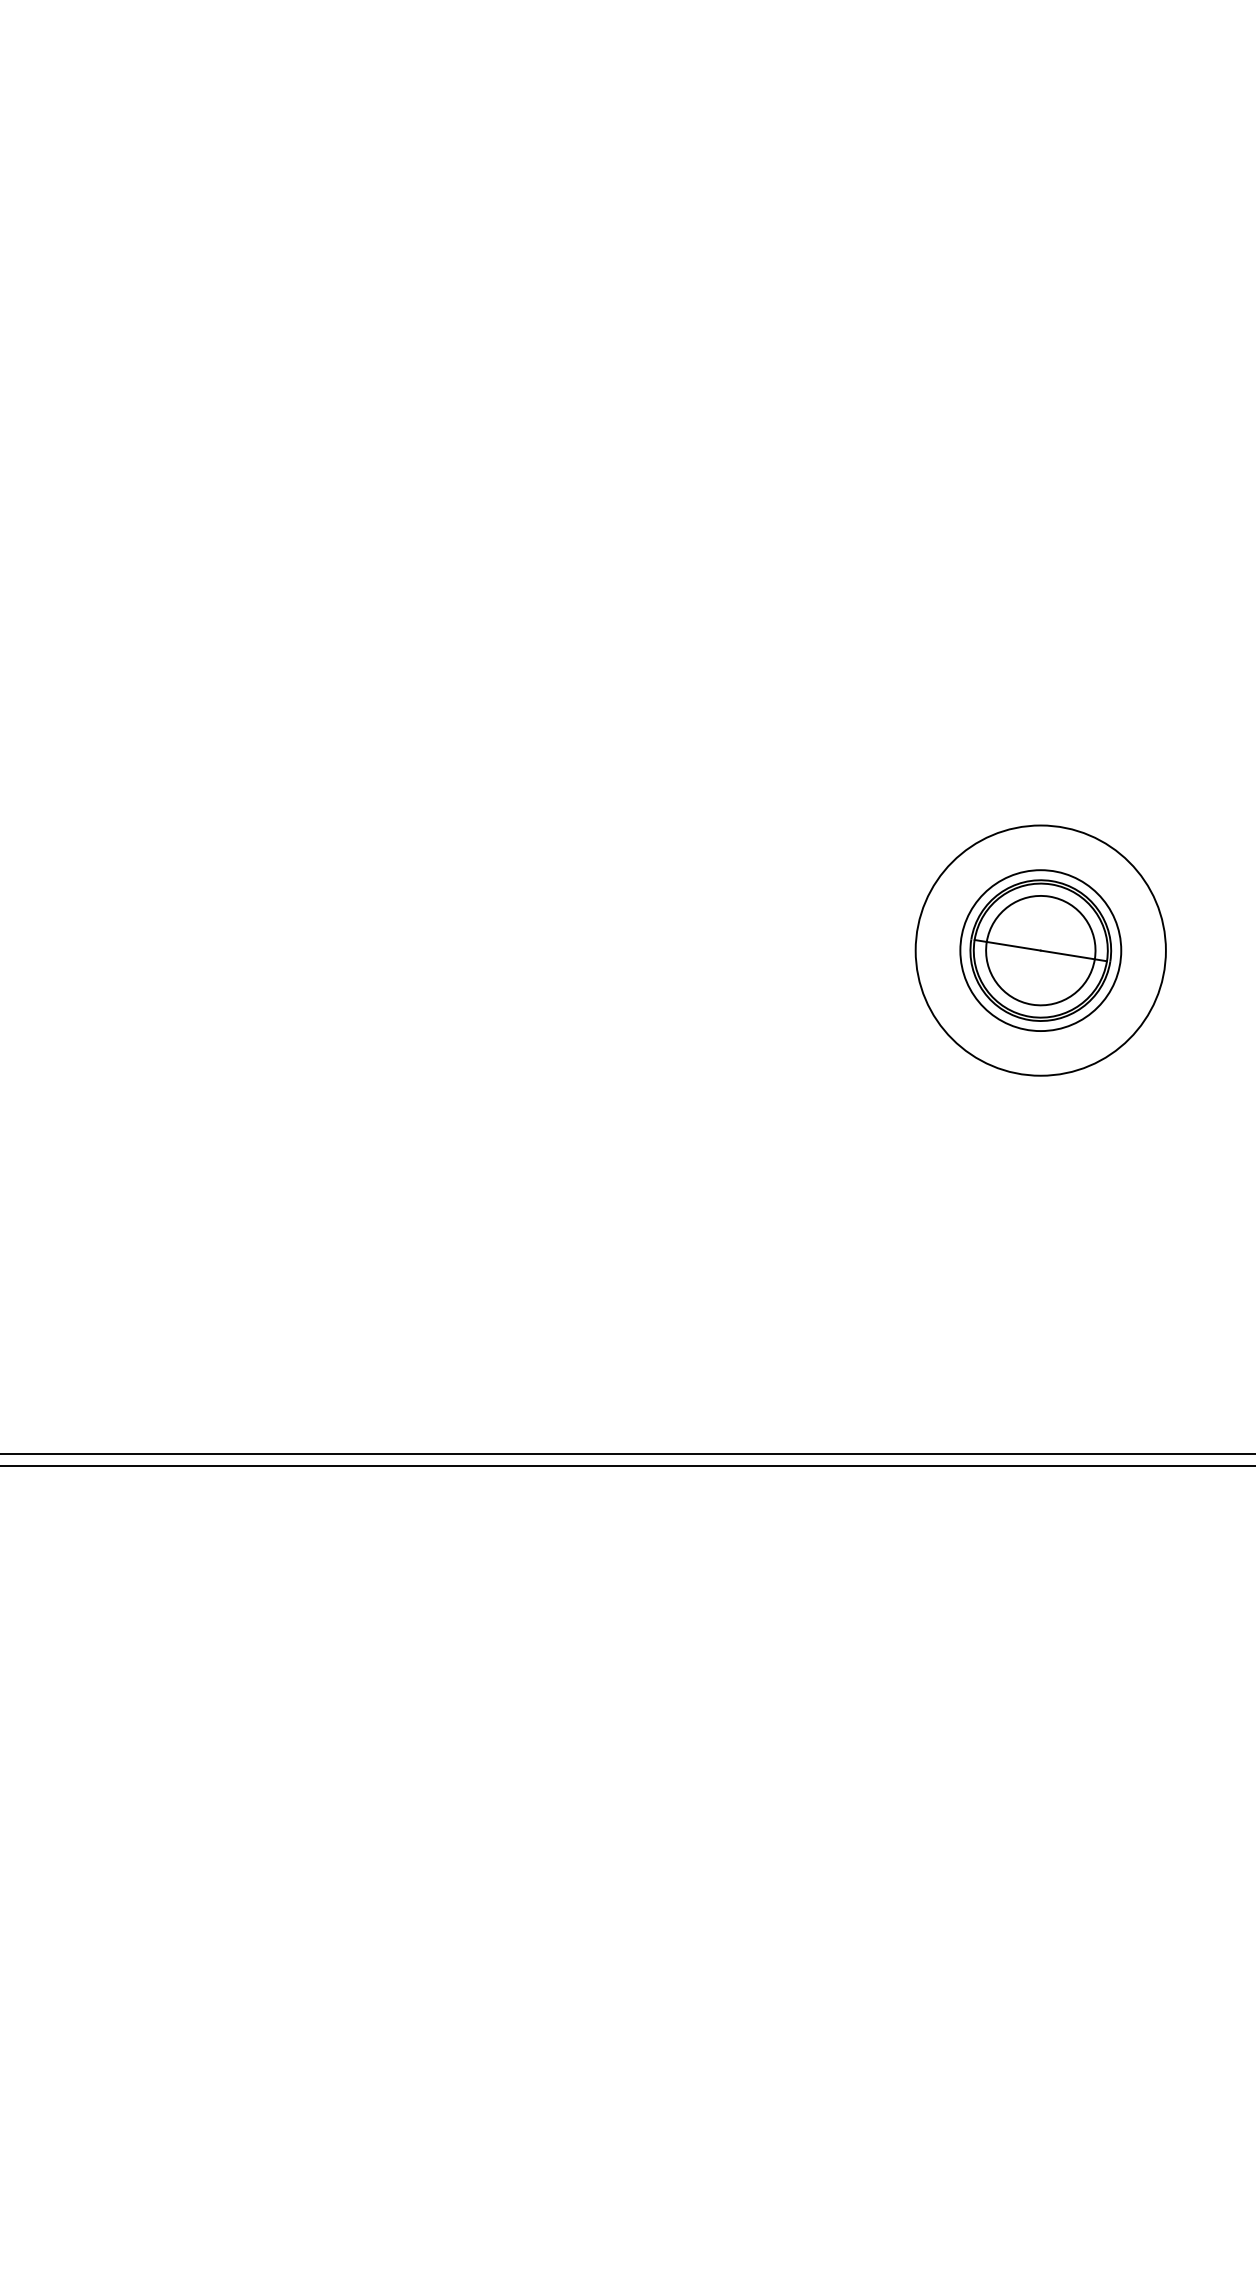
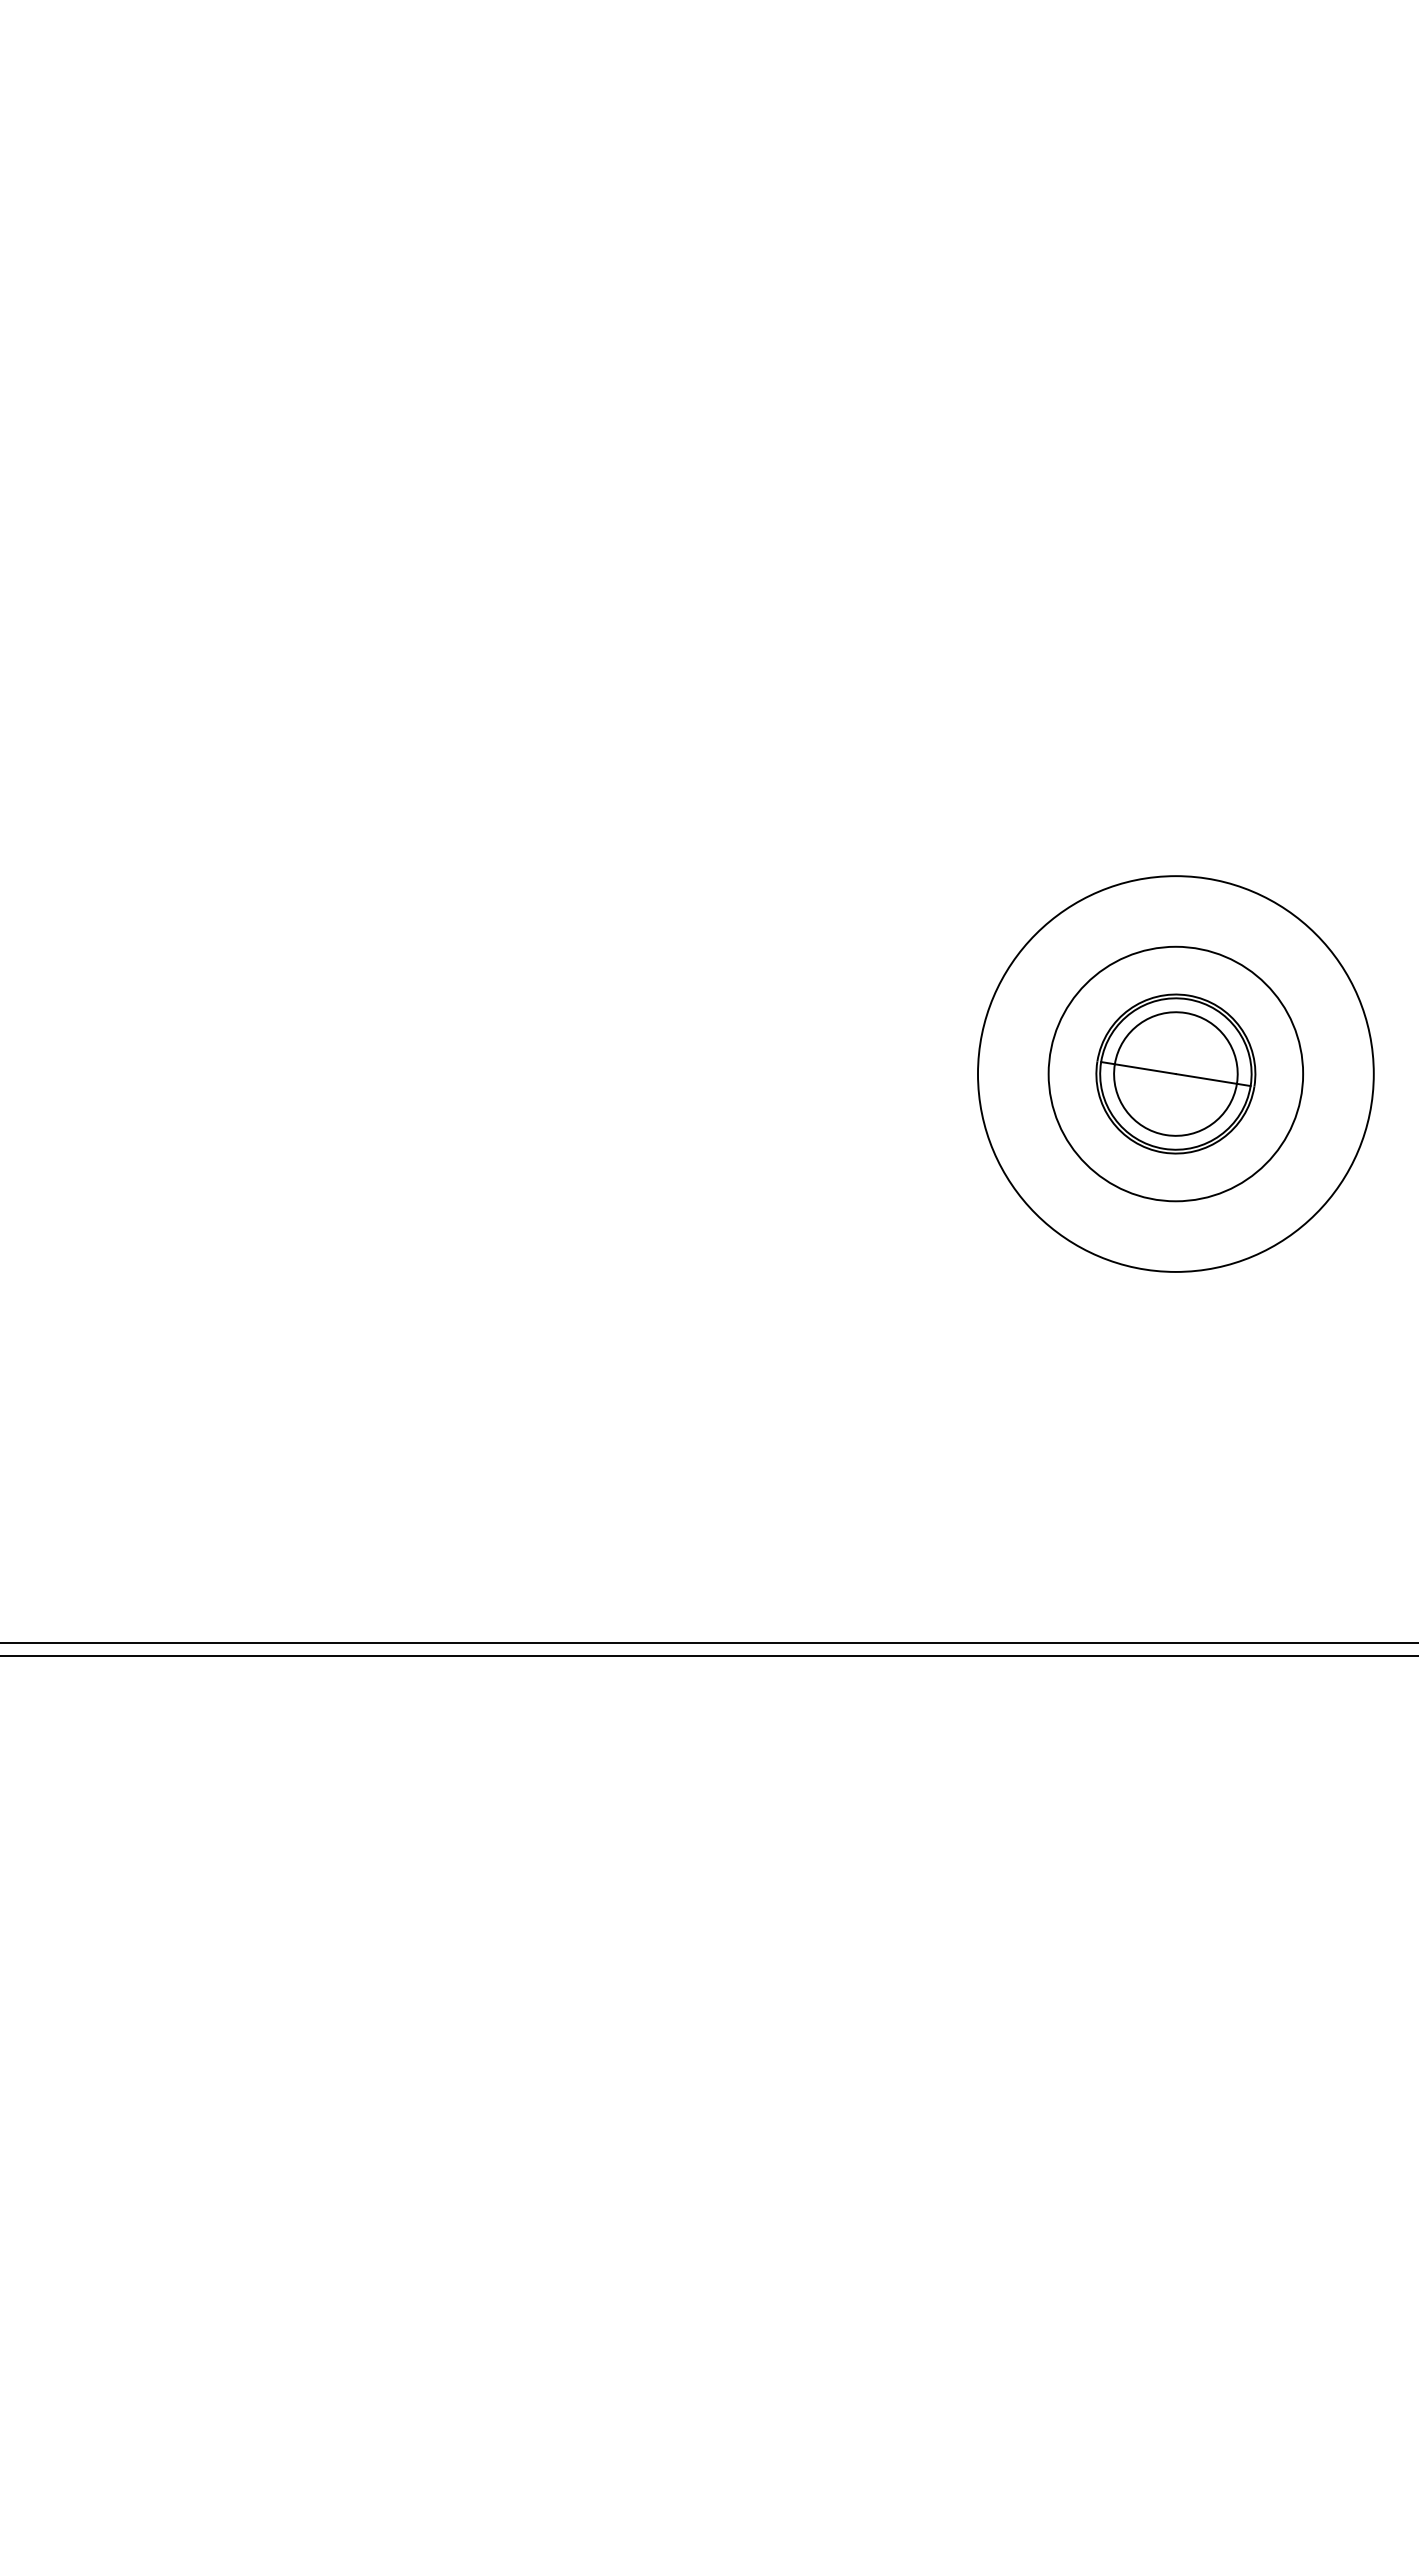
circle: (1040, 950) -> (1175, 1073), size x1.4
circle: (1040, 950) -> (1175, 1073), size x1.4

